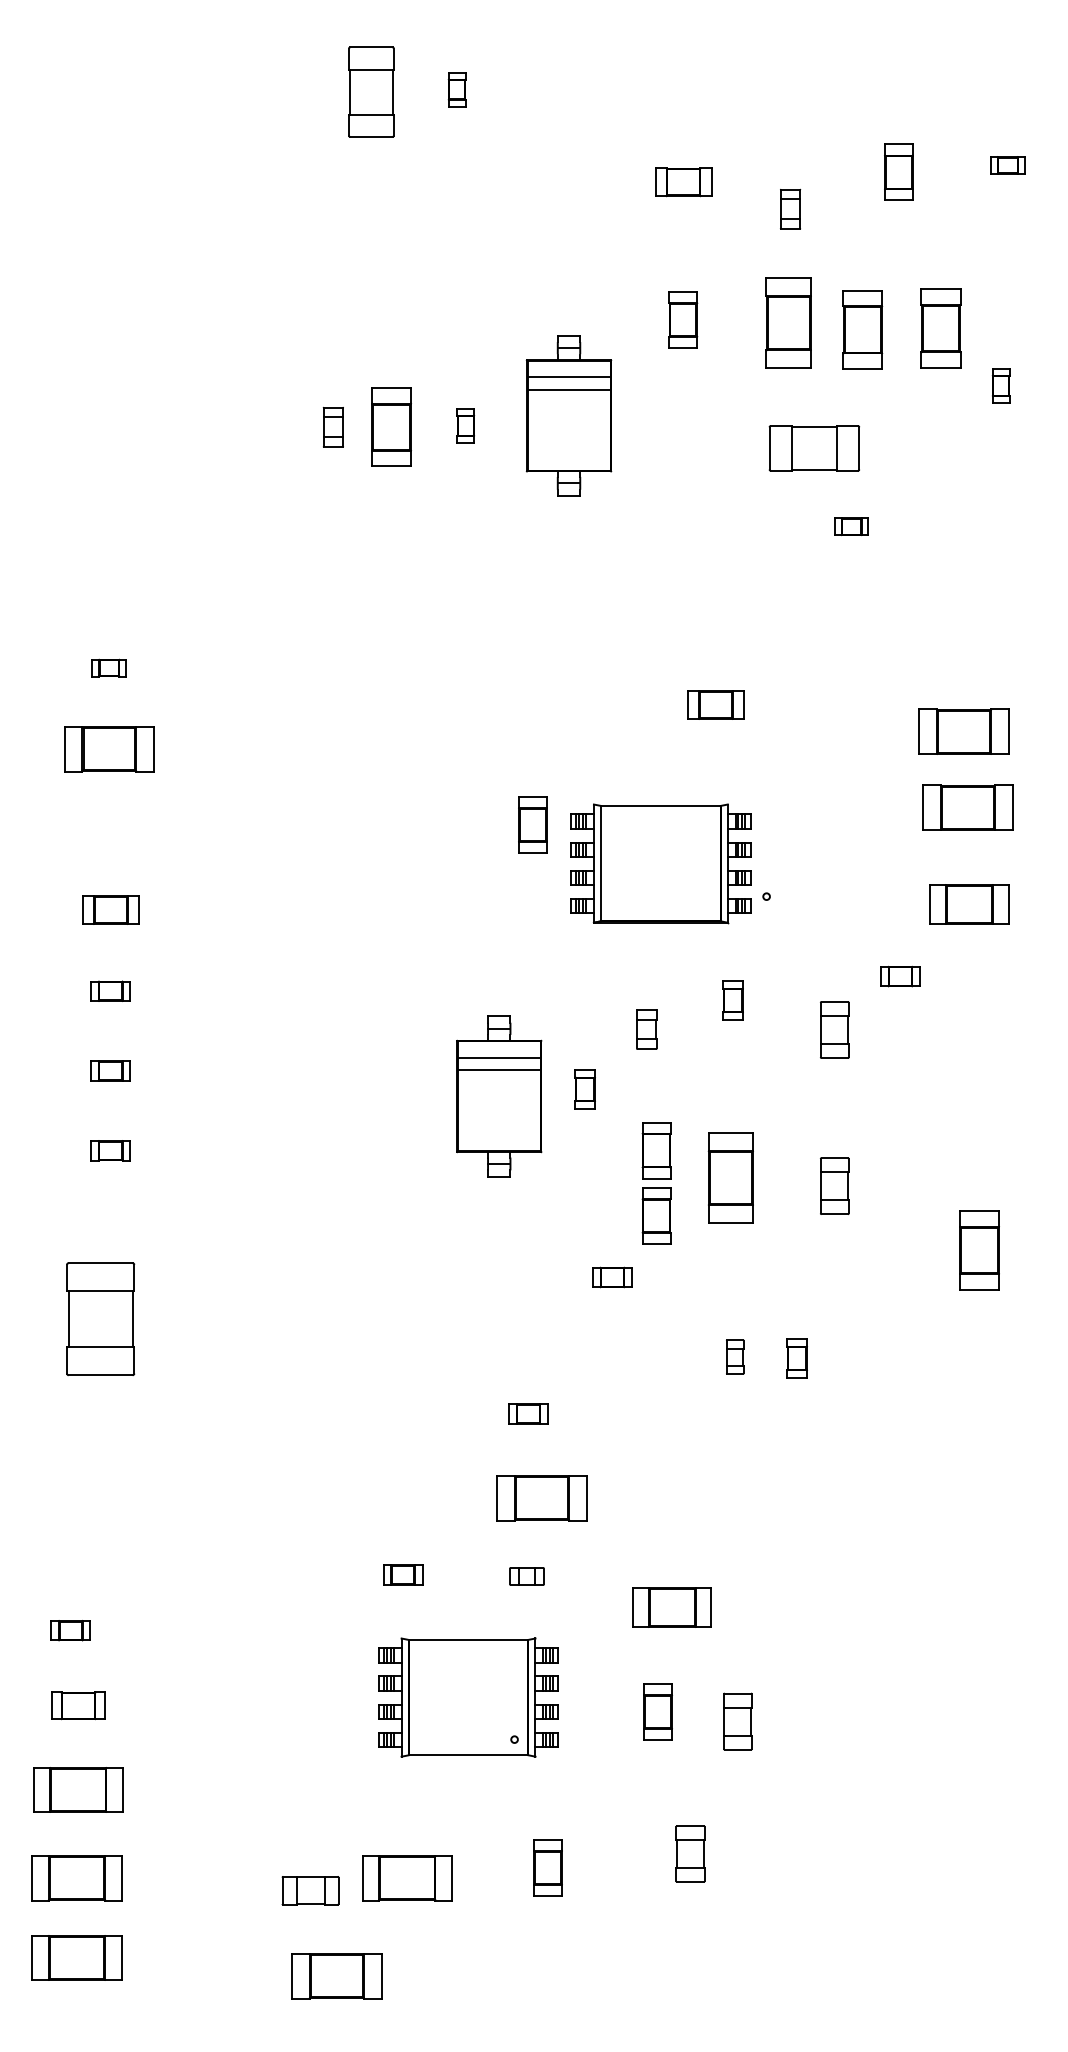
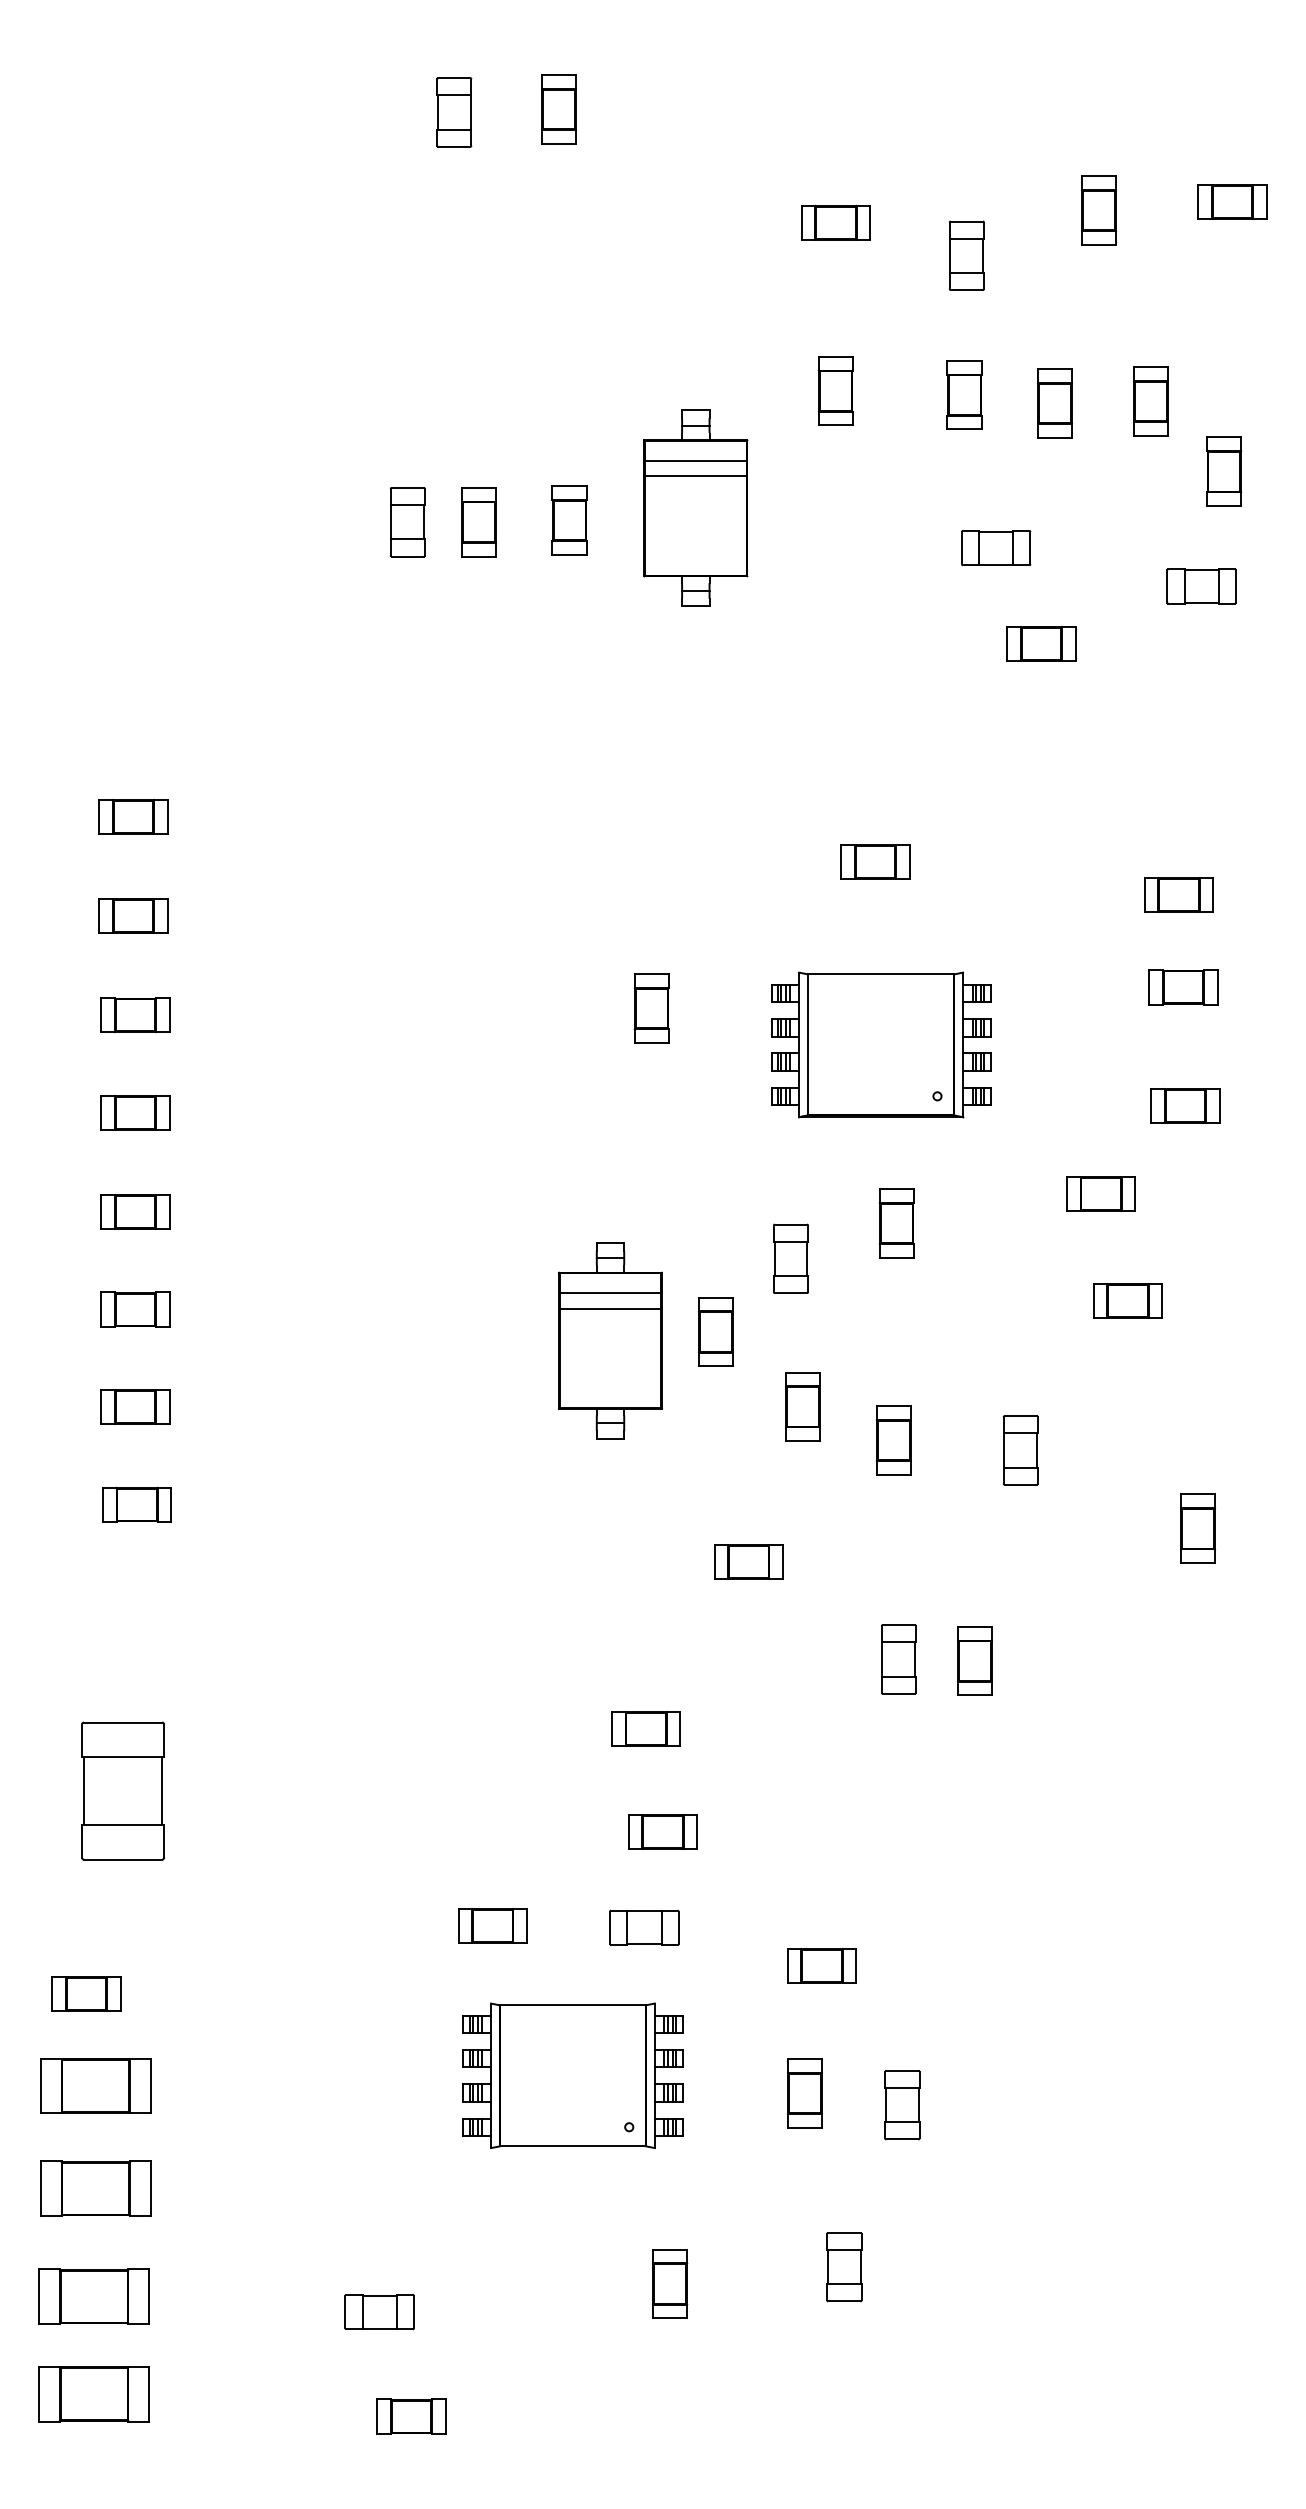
part: (456, 89) -> (558, 109), size x1.67
part: (371, 92) -> (454, 112), size x0.62
part: (1007, 164) -> (1232, 201), size x1.67
part: (790, 209) -> (966, 255), size x1.43
part: (788, 322) -> (964, 394), size x0.62
part: (940, 328) -> (1150, 401), size x0.71
part: (862, 330) -> (1054, 403), size x0.71
part: (1001, 385) -> (1224, 471), size x1.67
part: (465, 425) -> (569, 520), size x1.67
part: (333, 427) -> (407, 522), size x1.43
part: (391, 427) -> (478, 522), size x0.71
part: (814, 447) -> (996, 547), size x0.62
part: (982, 479) -> (1201, 586), added
part: (851, 526) -> (1041, 643), size x1.67
part: (109, 667) -> (133, 816), size x1.67
part: (963, 731) -> (1178, 894), size x0.62
part: (109, 748) -> (133, 915), size x0.62
part: (967, 807) -> (1183, 987), size x0.62
part: (110, 830) -> (135, 1015), added
part: (661, 863) -> (881, 1044), moved
part: (969, 904) -> (1185, 1105), size x0.71
part: (899, 976) -> (1100, 1193), size x1.43
part: (110, 990) -> (135, 1211), size x1.43
part: (733, 1000) -> (896, 1223), size x1.43
part: (646, 1029) -> (790, 1258), size x1.43
part: (834, 1030) -> (1020, 1259), removed
part: (921, 1063) -> (1127, 1300), added
part: (110, 1070) -> (135, 1309), size x1.43
part: (585, 1088) -> (715, 1331), size x1.43
part: (110, 1150) -> (135, 1406), size x1.43
part: (730, 1178) -> (893, 1440), size x0.62
part: (656, 1215) -> (802, 1486), removed
part: (111, 1230) -> (136, 1504), added
part: (980, 1250) -> (1198, 1528), size x0.71
part: (612, 1277) -> (748, 1561), size x1.43
part: (100, 1318) -> (122, 1790), moved
part: (734, 1357) -> (898, 1659), size x1.67
part: (796, 1357) -> (974, 1660), size x1.43
part: (527, 1413) -> (645, 1728), size x1.43
part: (541, 1497) -> (662, 1831), size x0.62
part: (402, 1574) -> (492, 1925), size x1.43
part: (527, 1576) -> (644, 1927), size x1.67
part: (671, 1607) -> (821, 1965), size x0.71
part: (70, 1630) -> (86, 1993), size x1.43
part: (78, 1705) -> (95, 2085), size x1.67
part: (406, 1878) -> (497, 2296), removed
part: (336, 1976) -> (411, 2416), size x0.62

